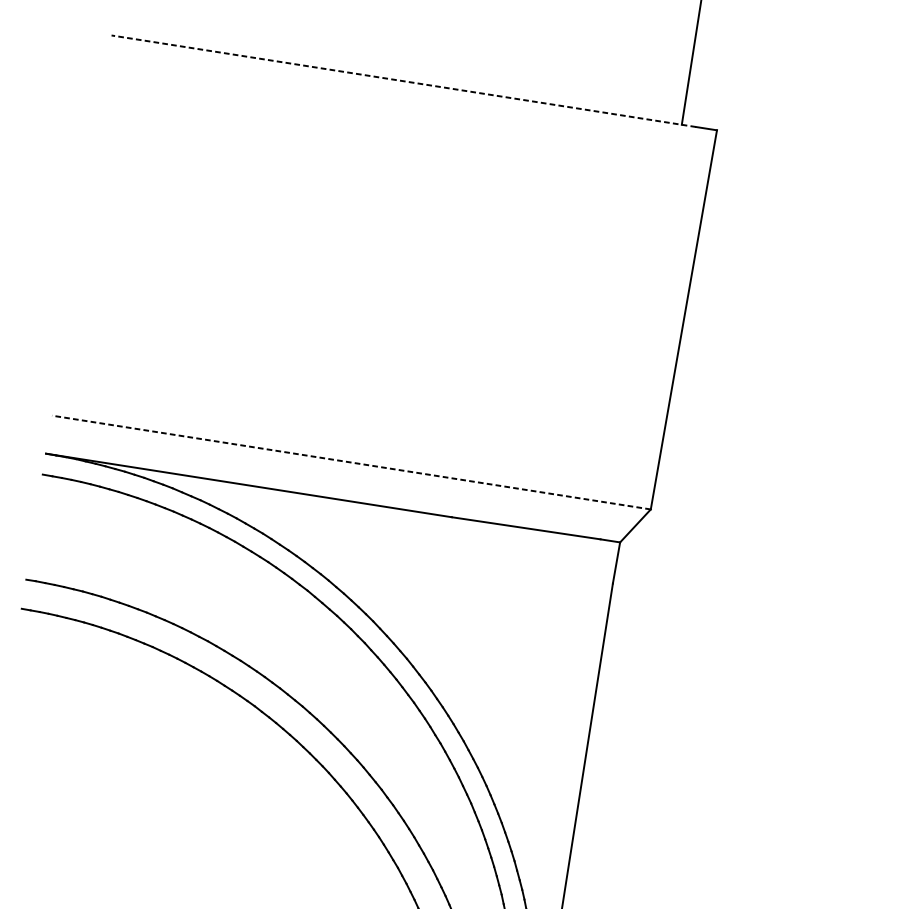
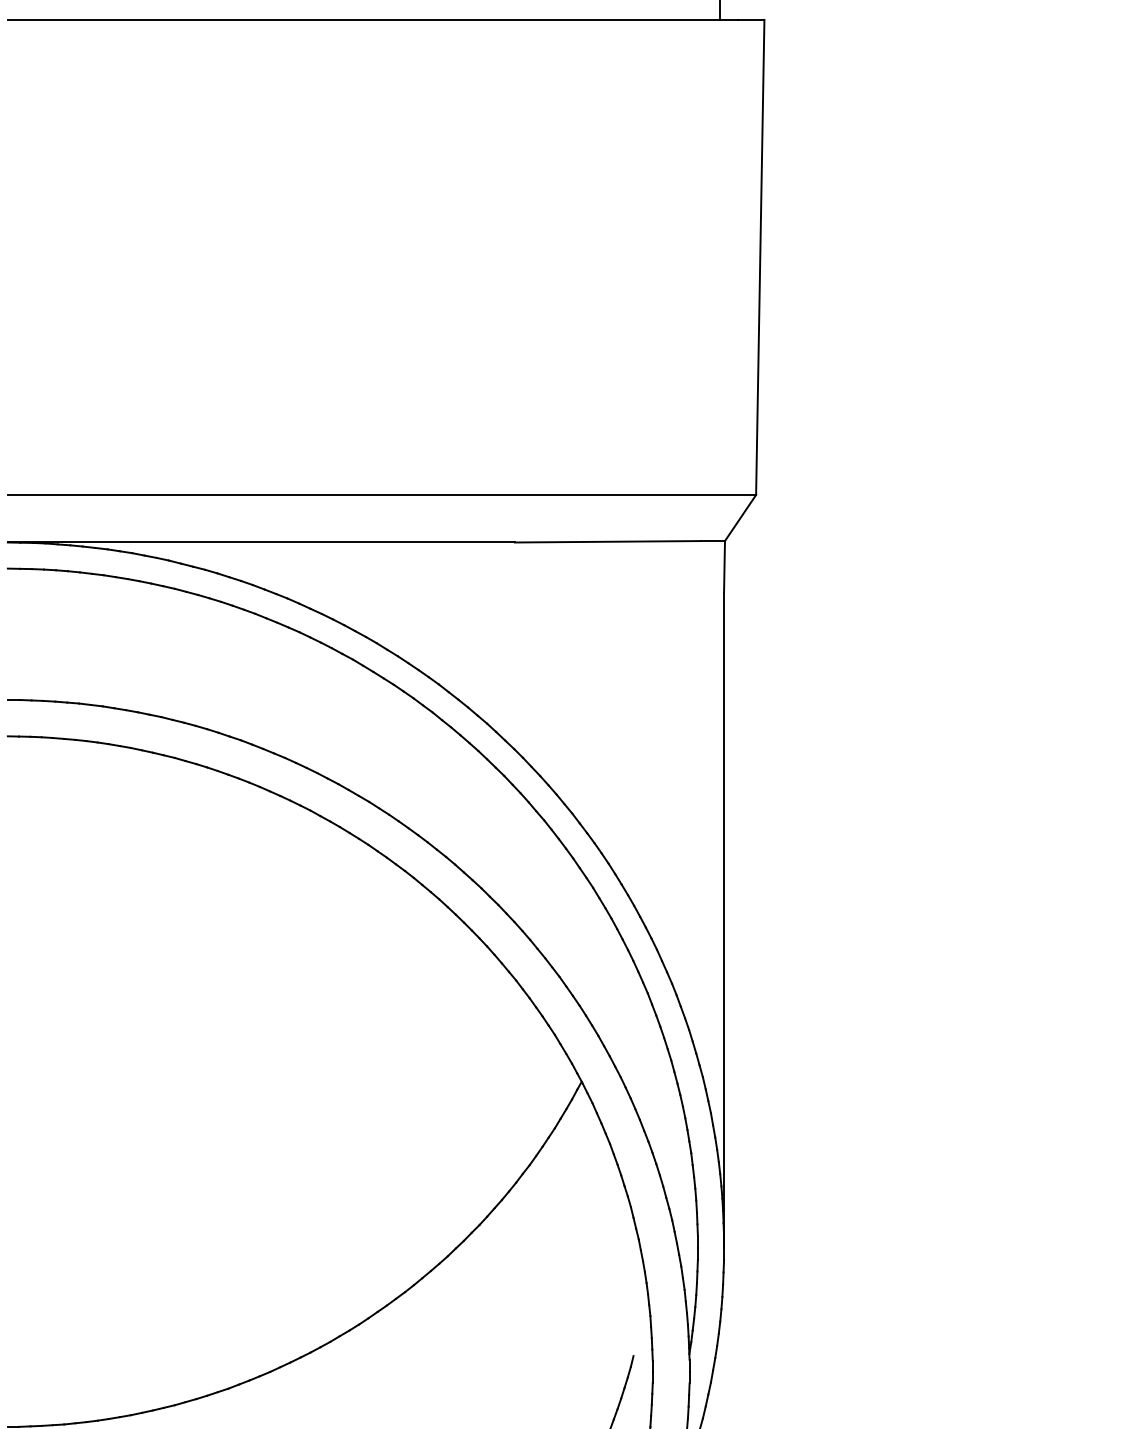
line: (403, 80) -> (372, 19), dashed -> solid
line: (351, 462) -> (381, 494), dashed -> solid

